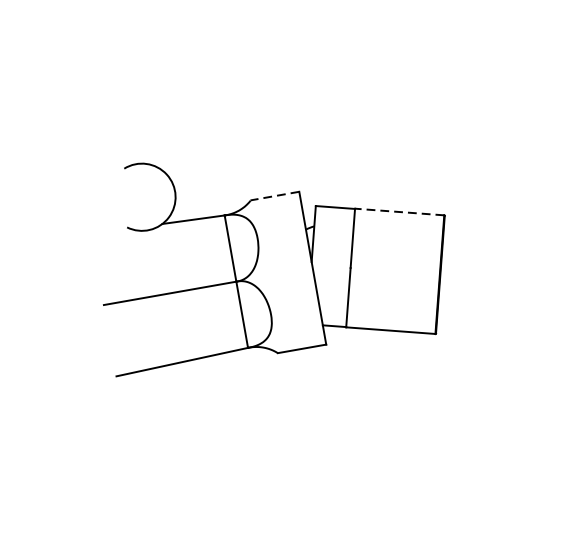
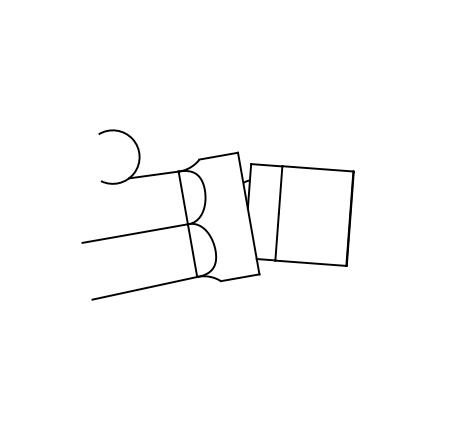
line: (274, 196) -> (218, 156), dashed -> solid
line: (399, 211) -> (317, 168), dashed -> solid

